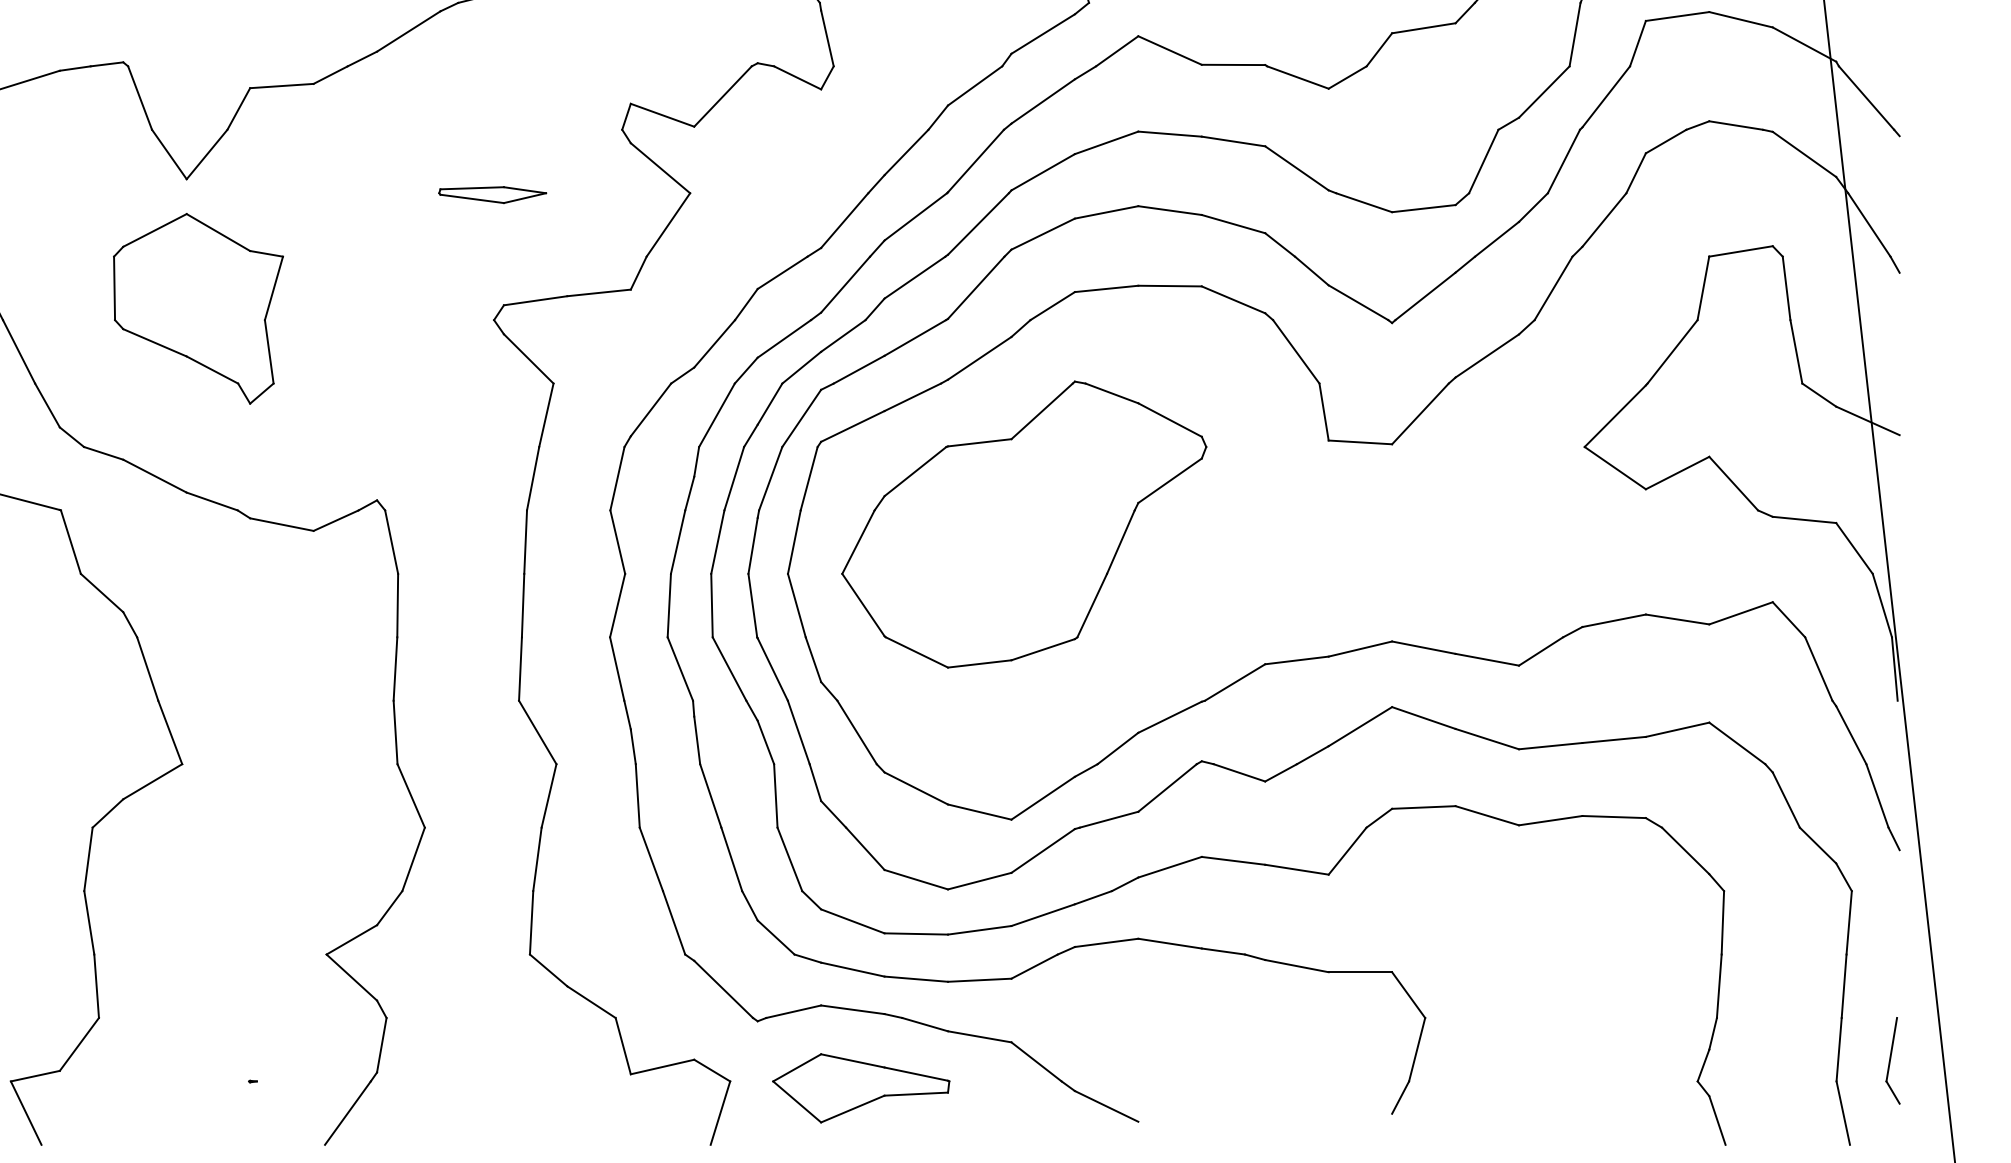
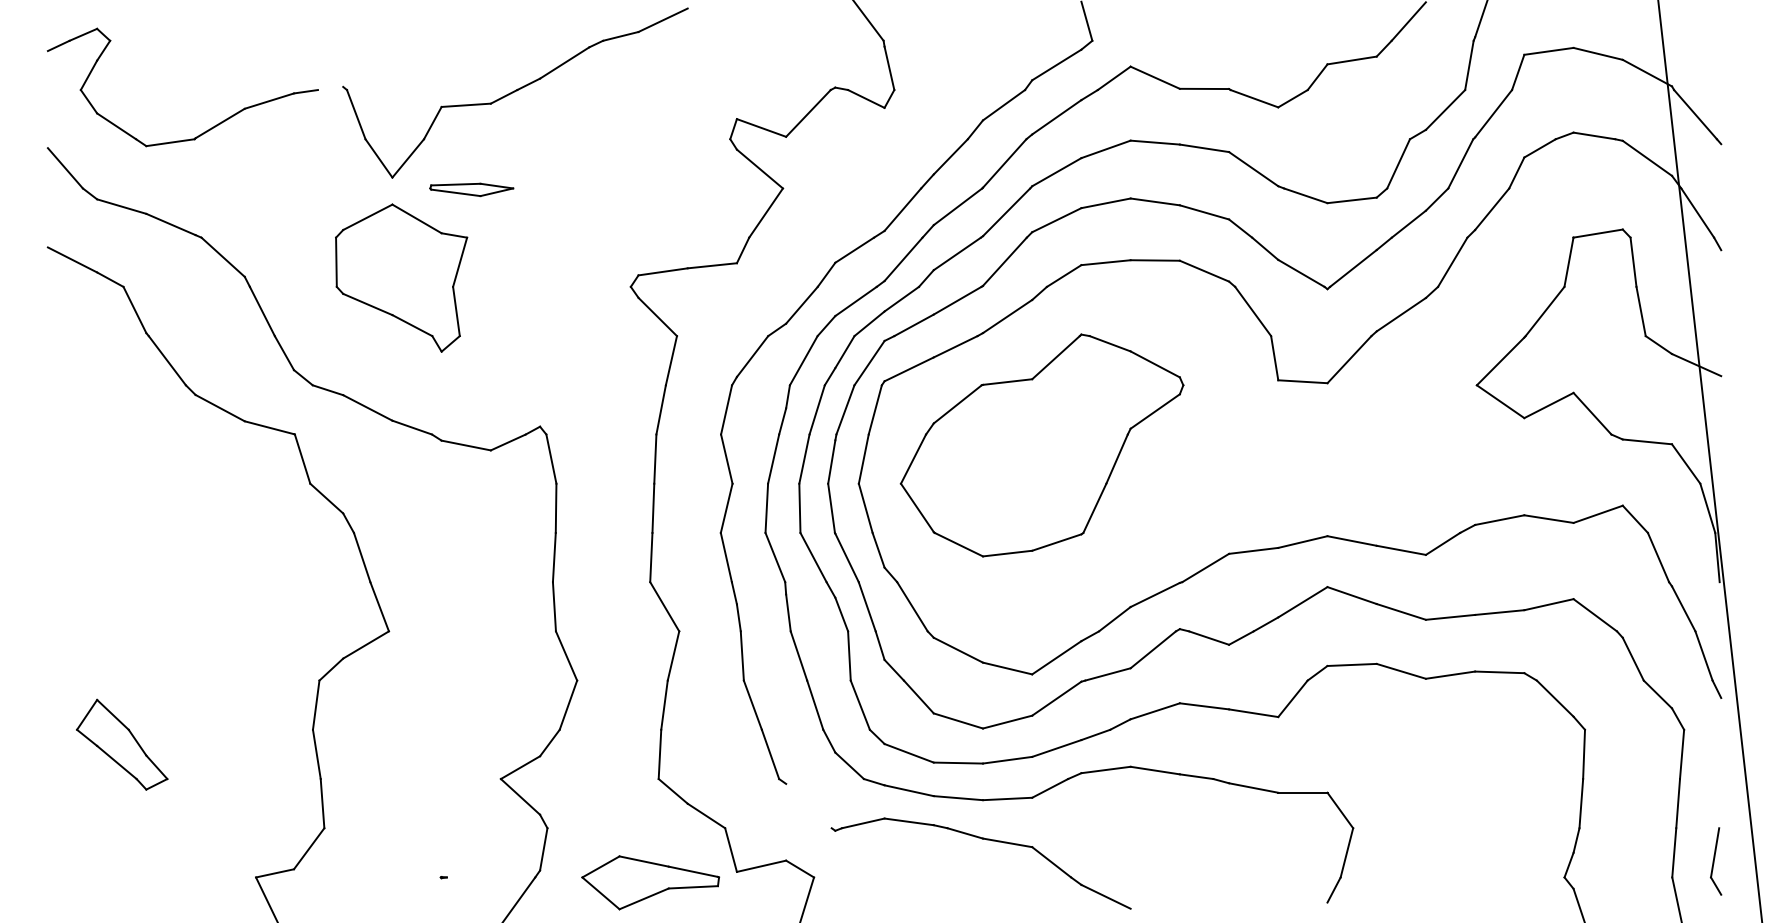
line: (106, 64) -> (330, 88), removed
part: (492, 194) -> (471, 189), moved
line: (723, 988) -> (808, 805), removed
part: (861, 1087) -> (650, 882), moved

